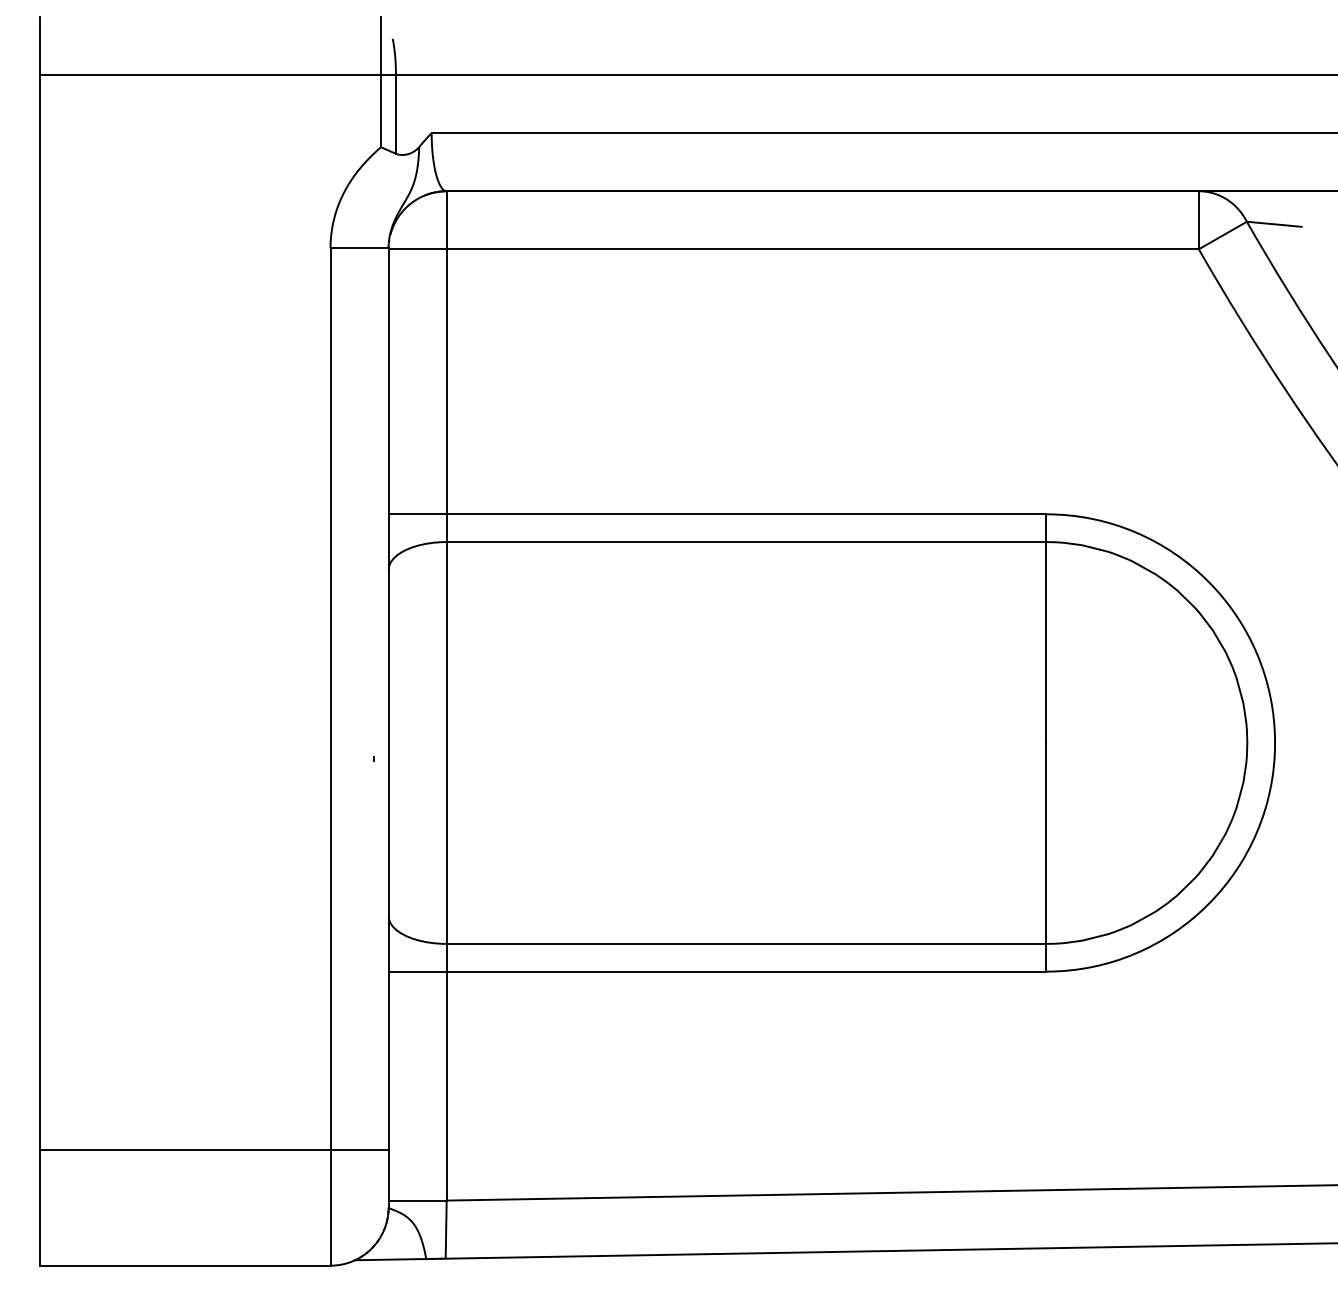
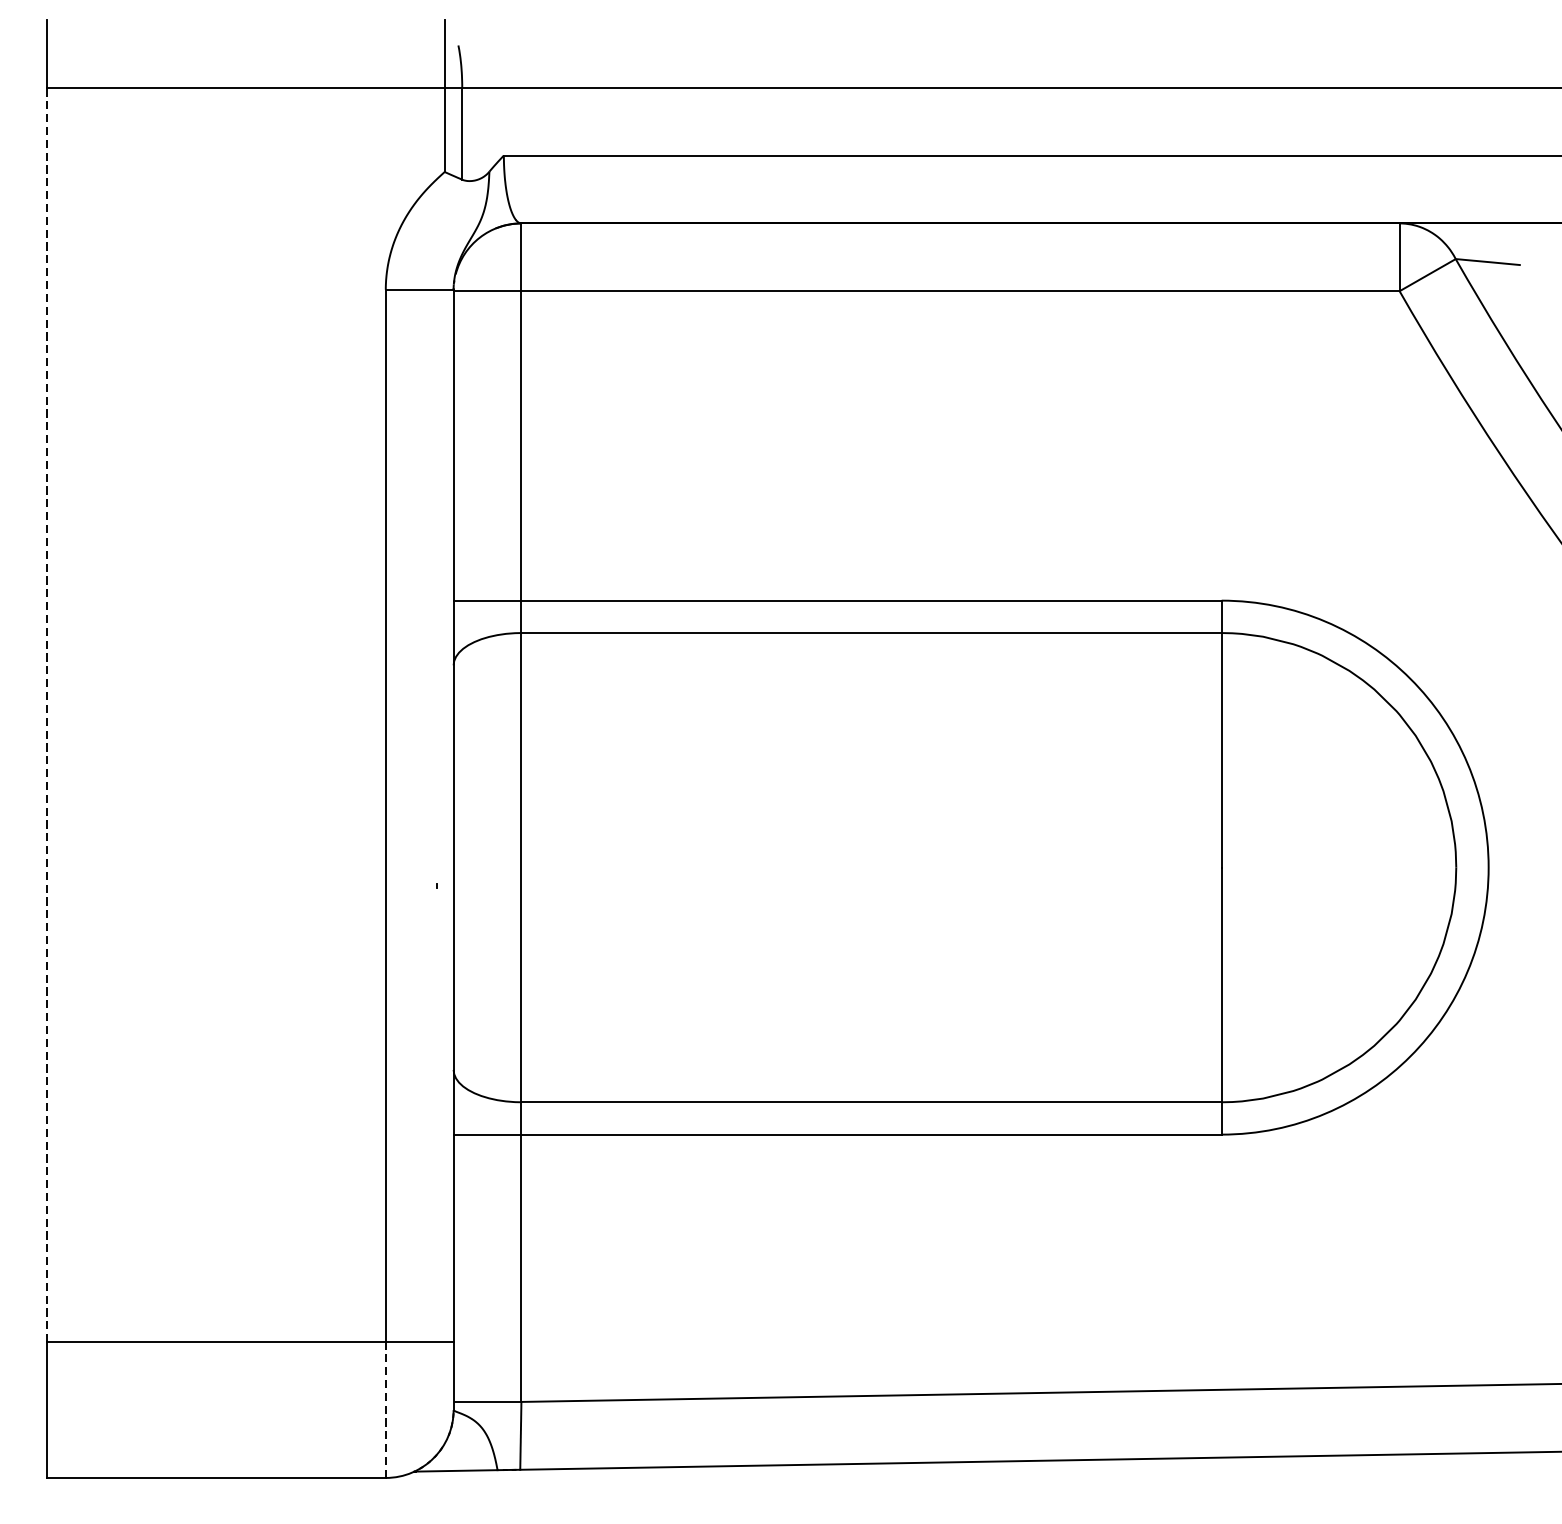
line: (40, 611) -> (47, 714), solid -> dashed
line: (330, 1207) -> (385, 1410), solid -> dashed

